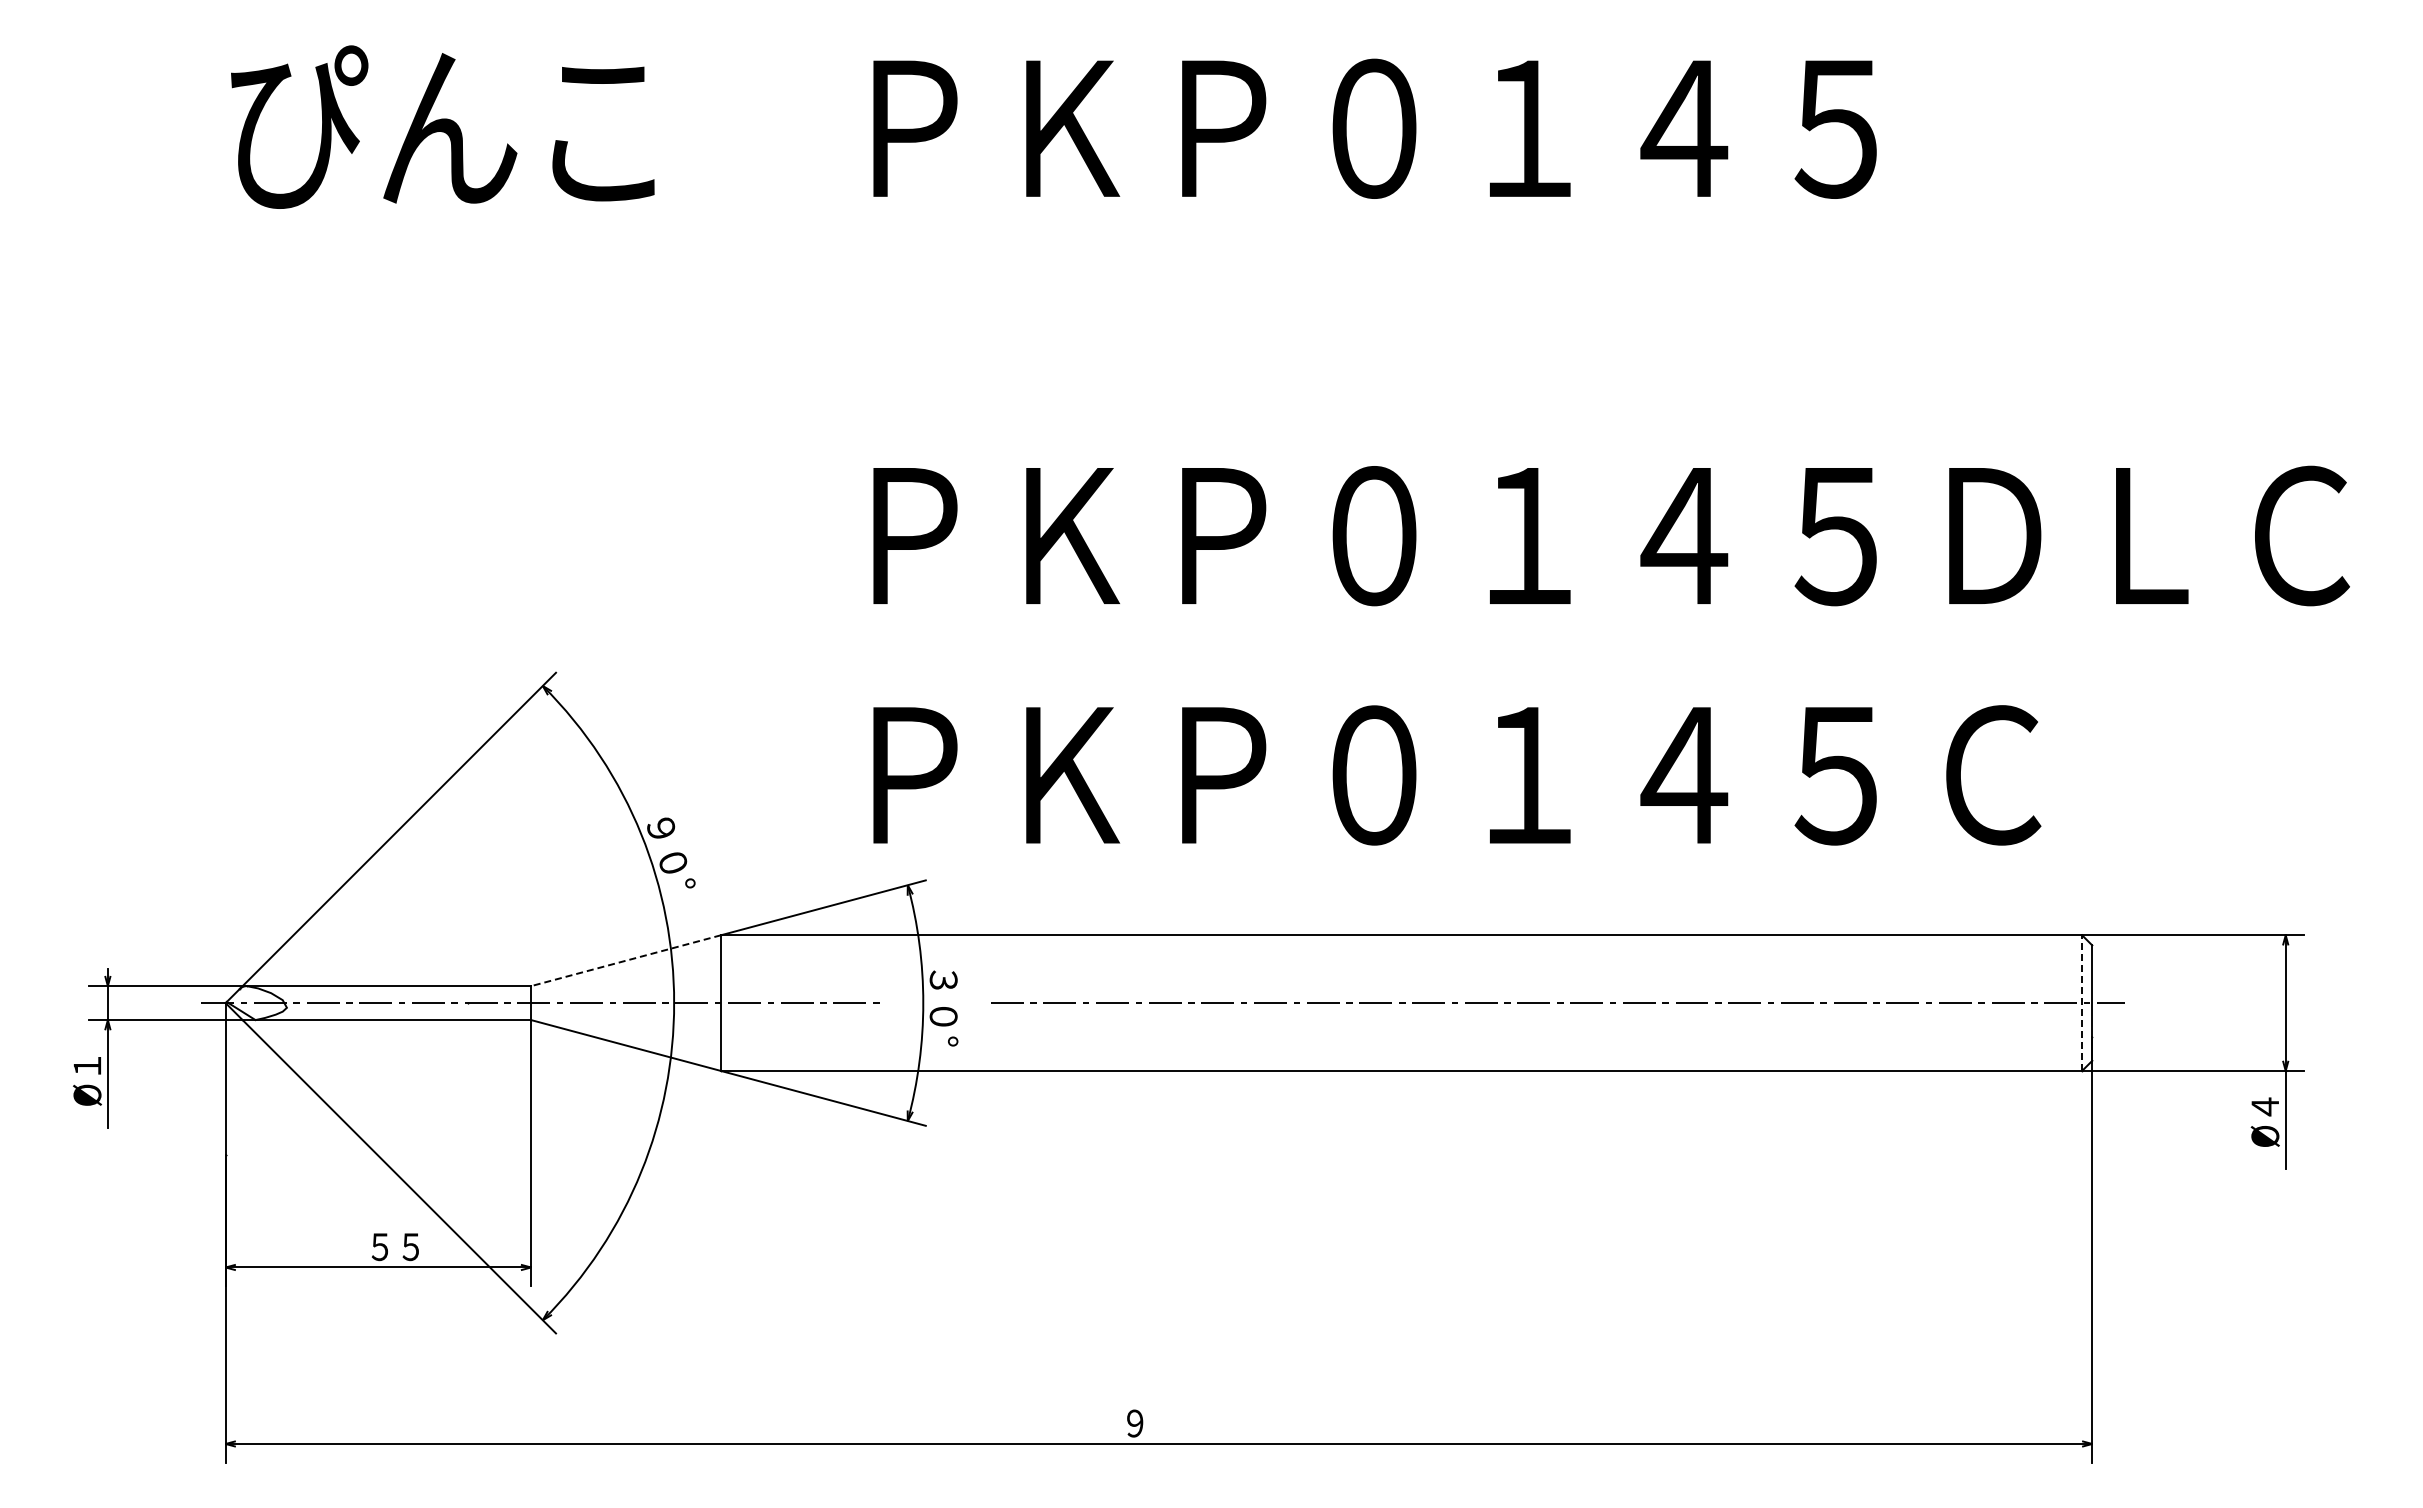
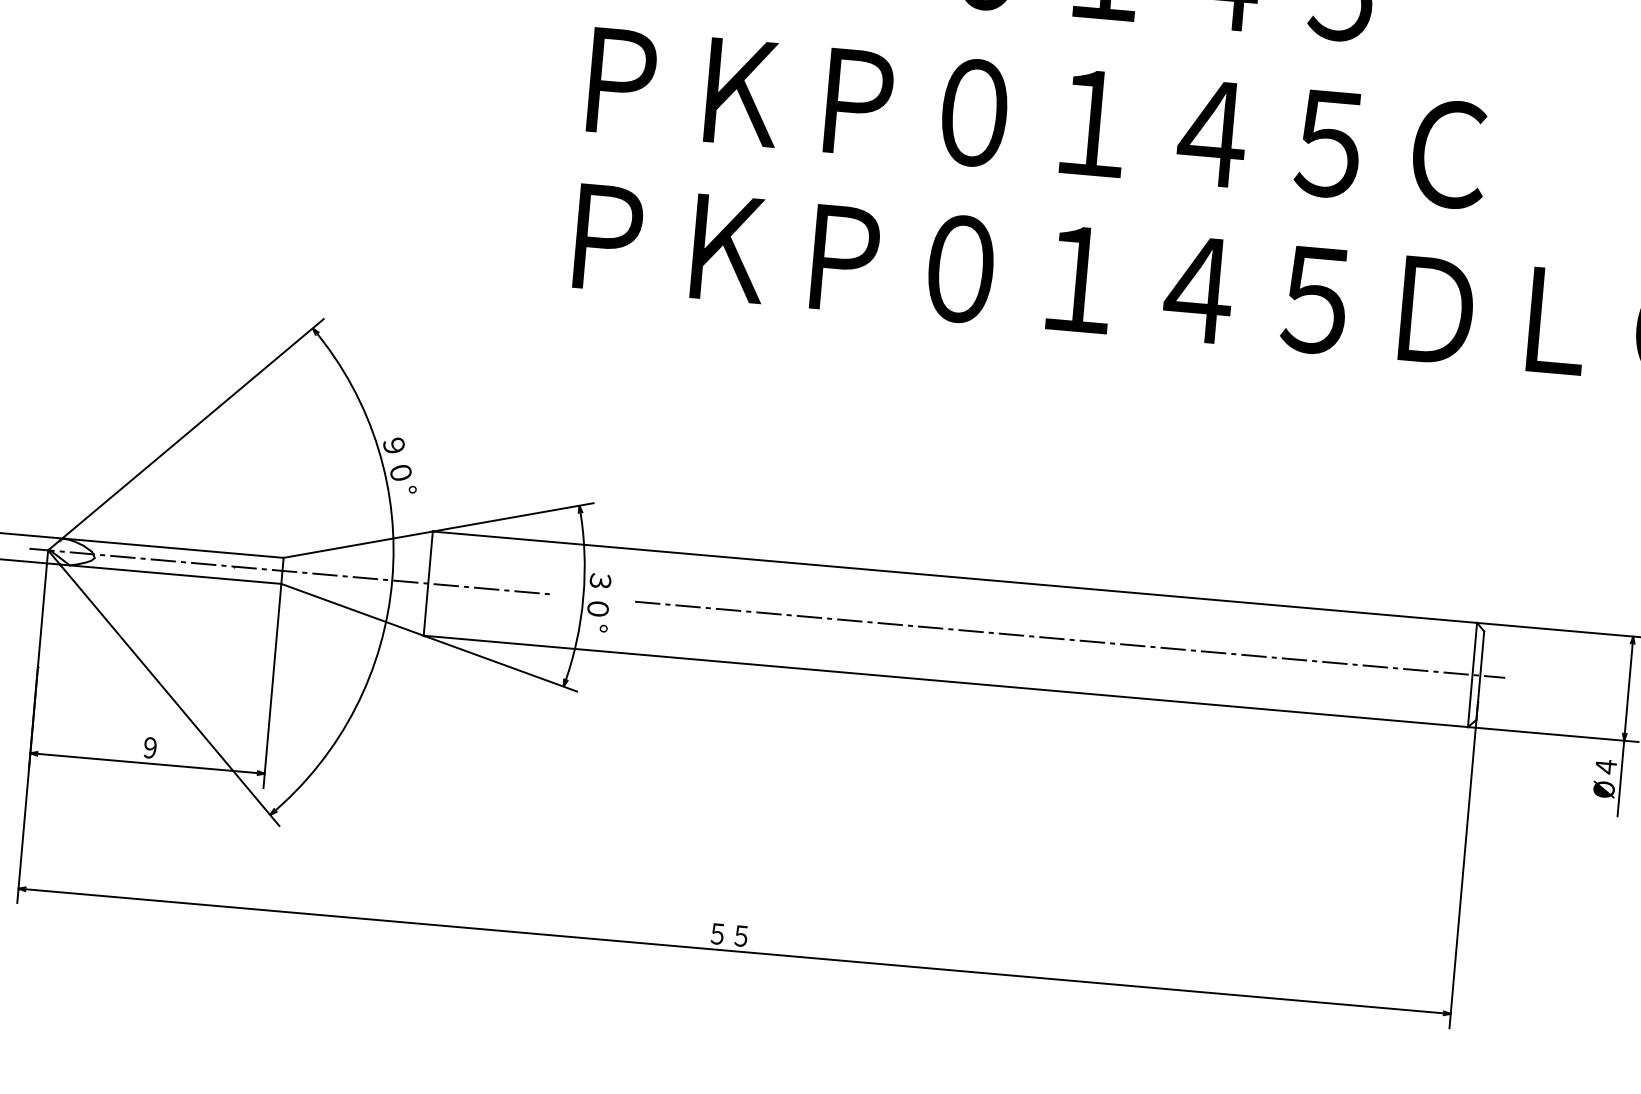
text: (1457, 775) -> (1038, 118), moved
line: (625, 960) -> (357, 544), dashed -> solid
line: (2082, 1003) -> (1472, 675), dashed -> solid
text: (394, 1247) -> (161, 749), ５５ -> ９
text: (1149, 1423) -> (728, 934), ９ -> ５５

